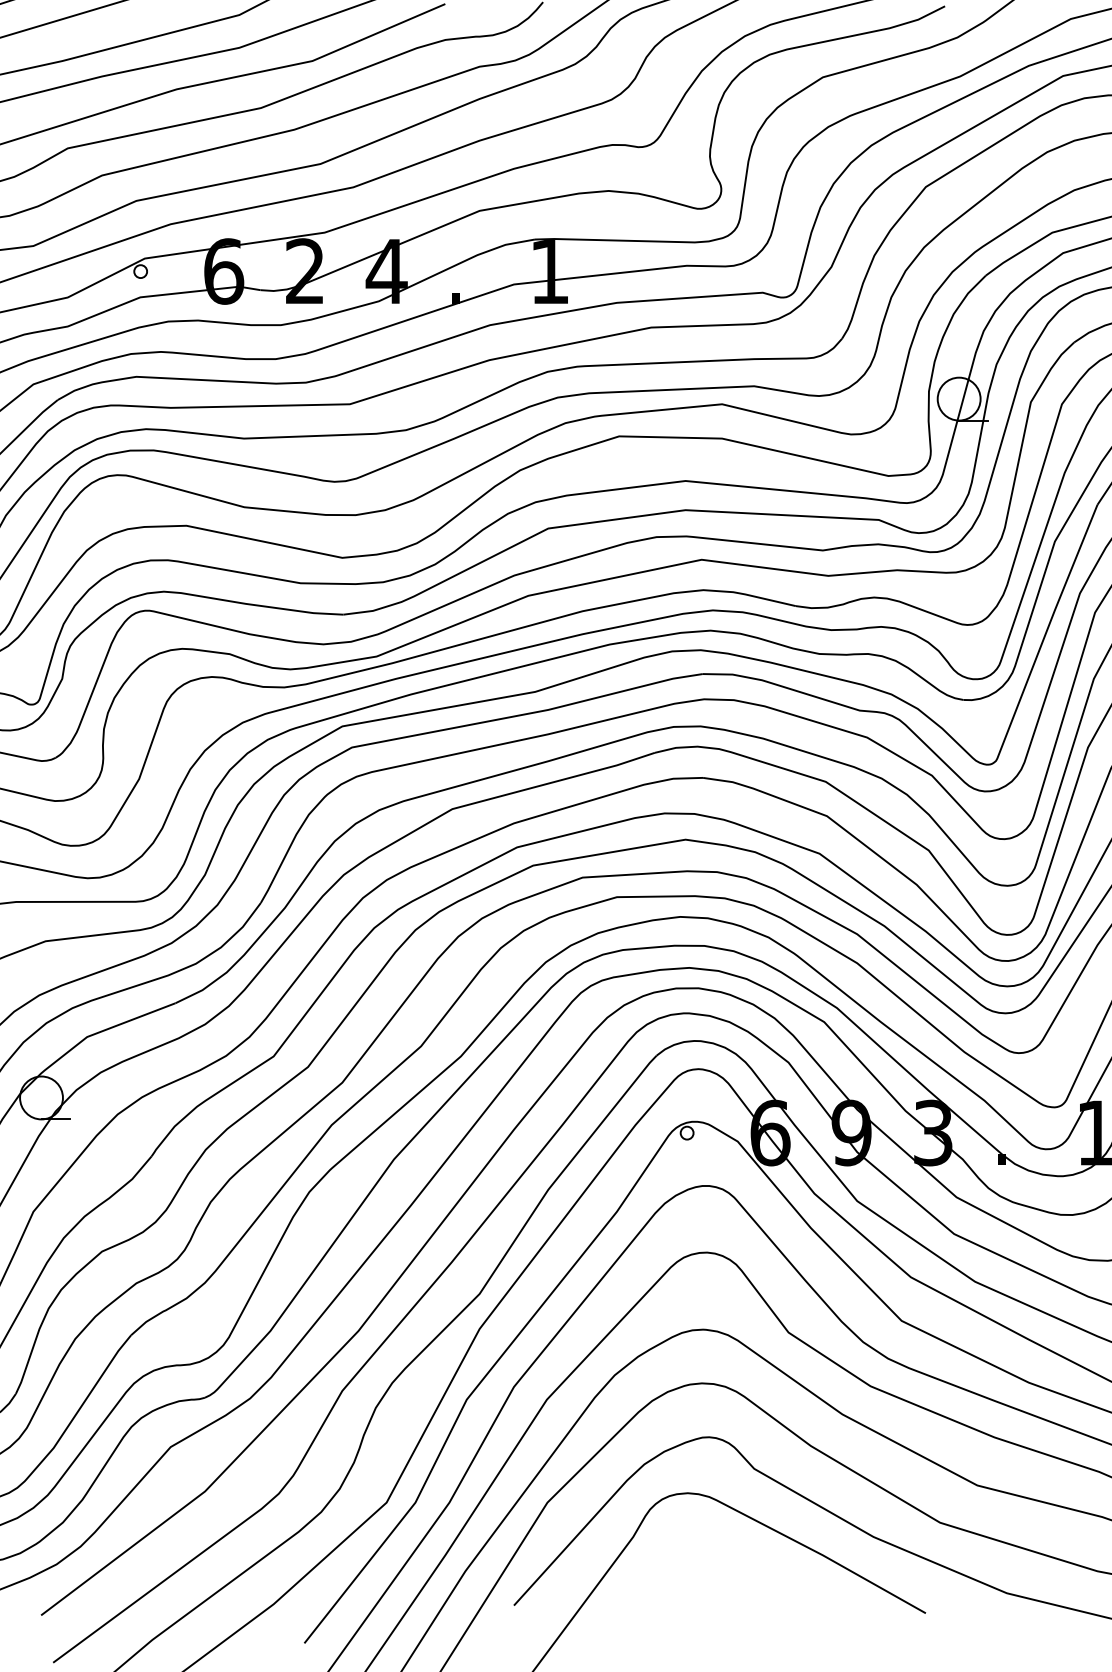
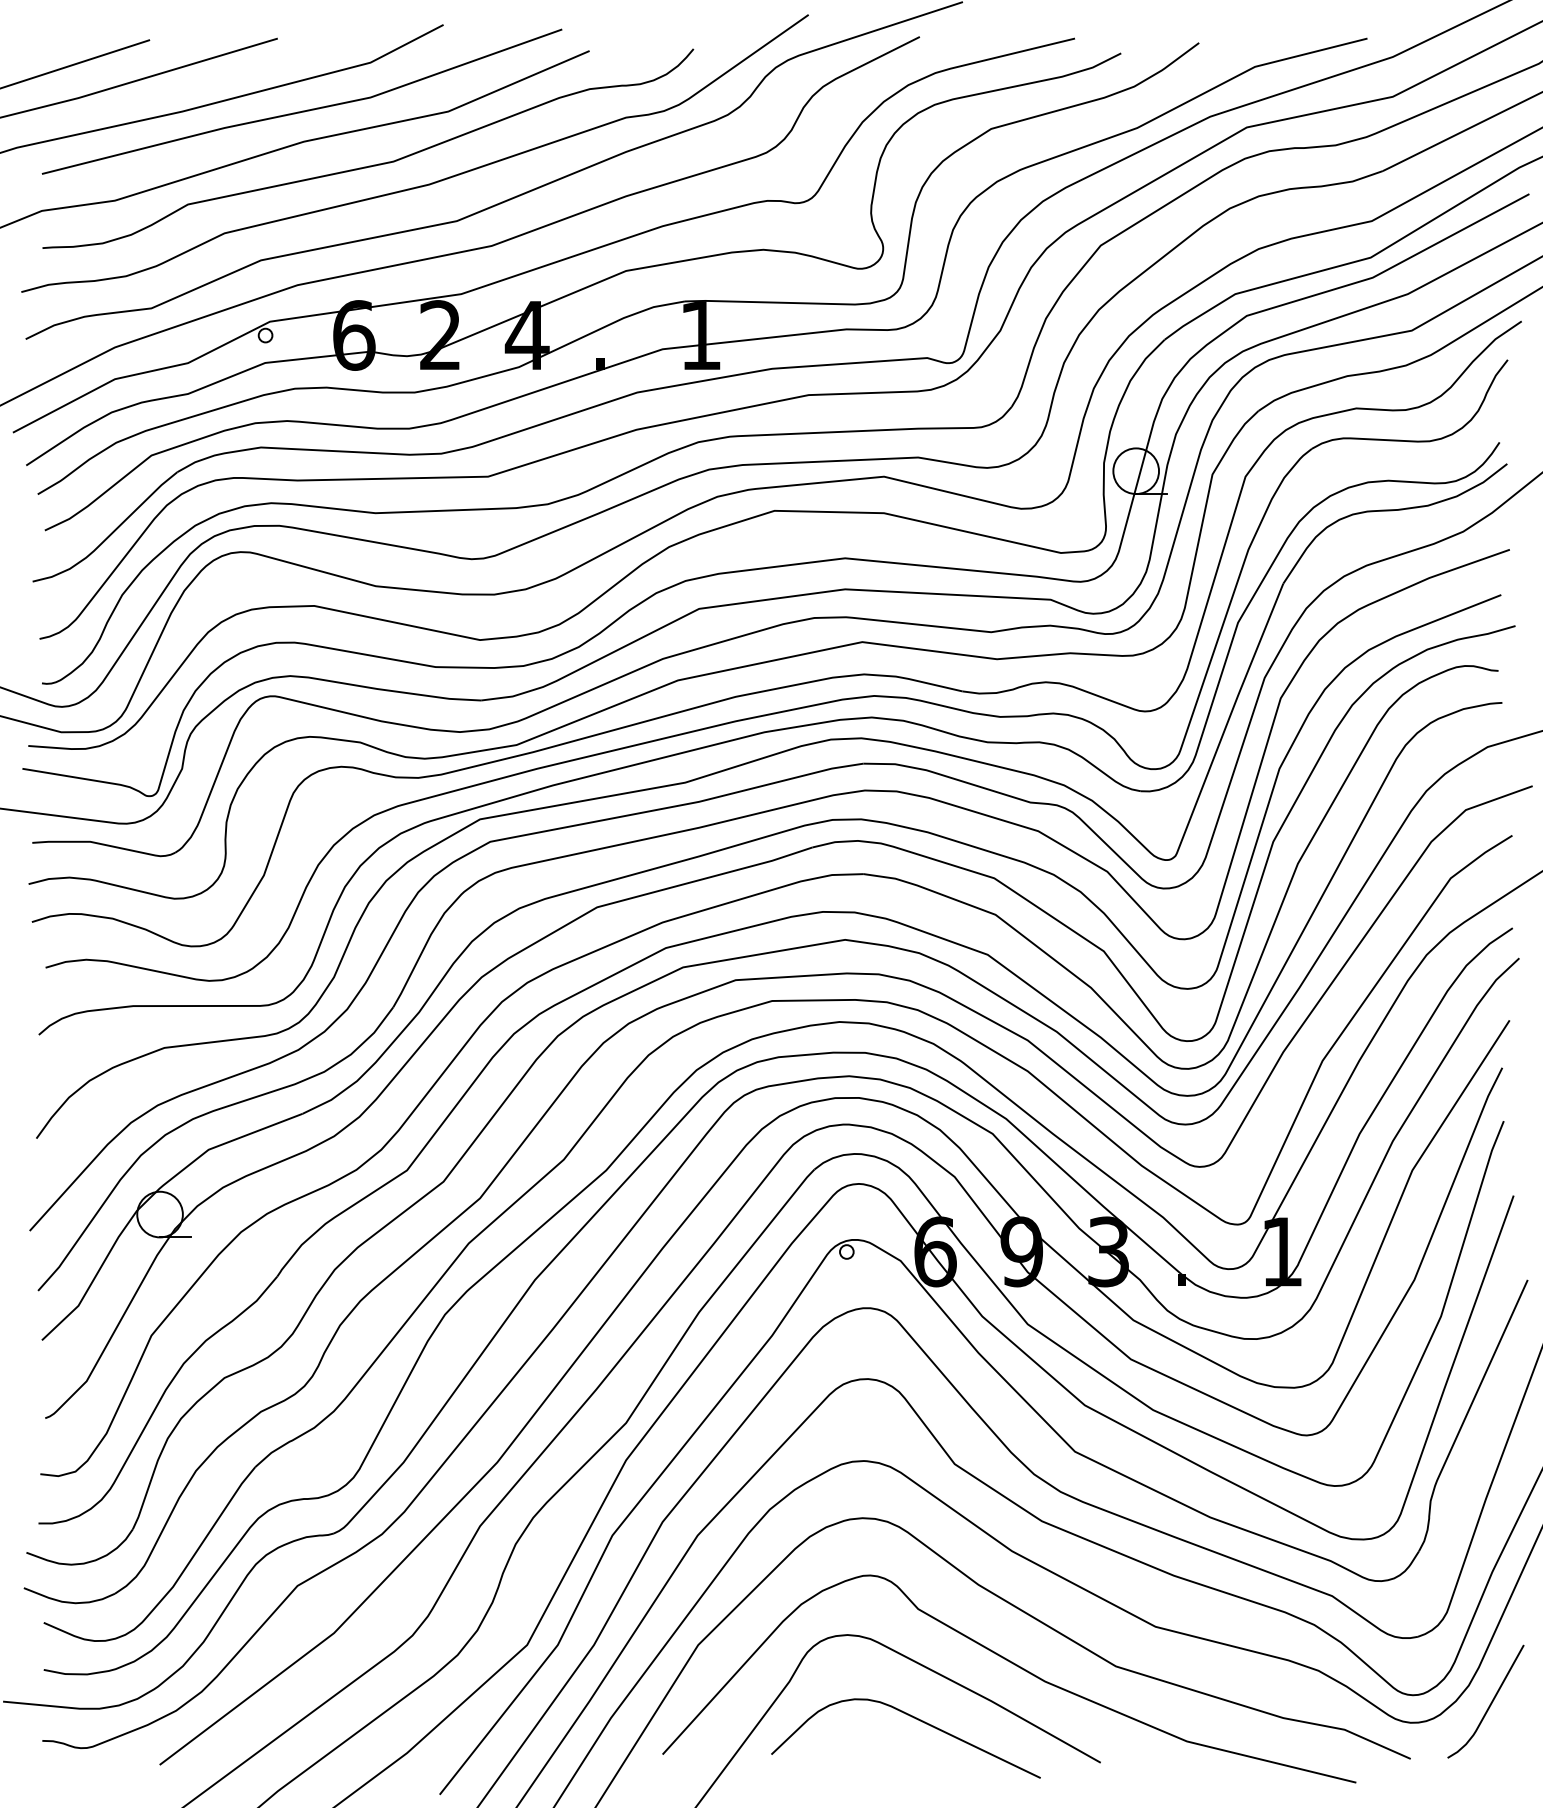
curve: (751, 1572) -> (915, 1719), added

